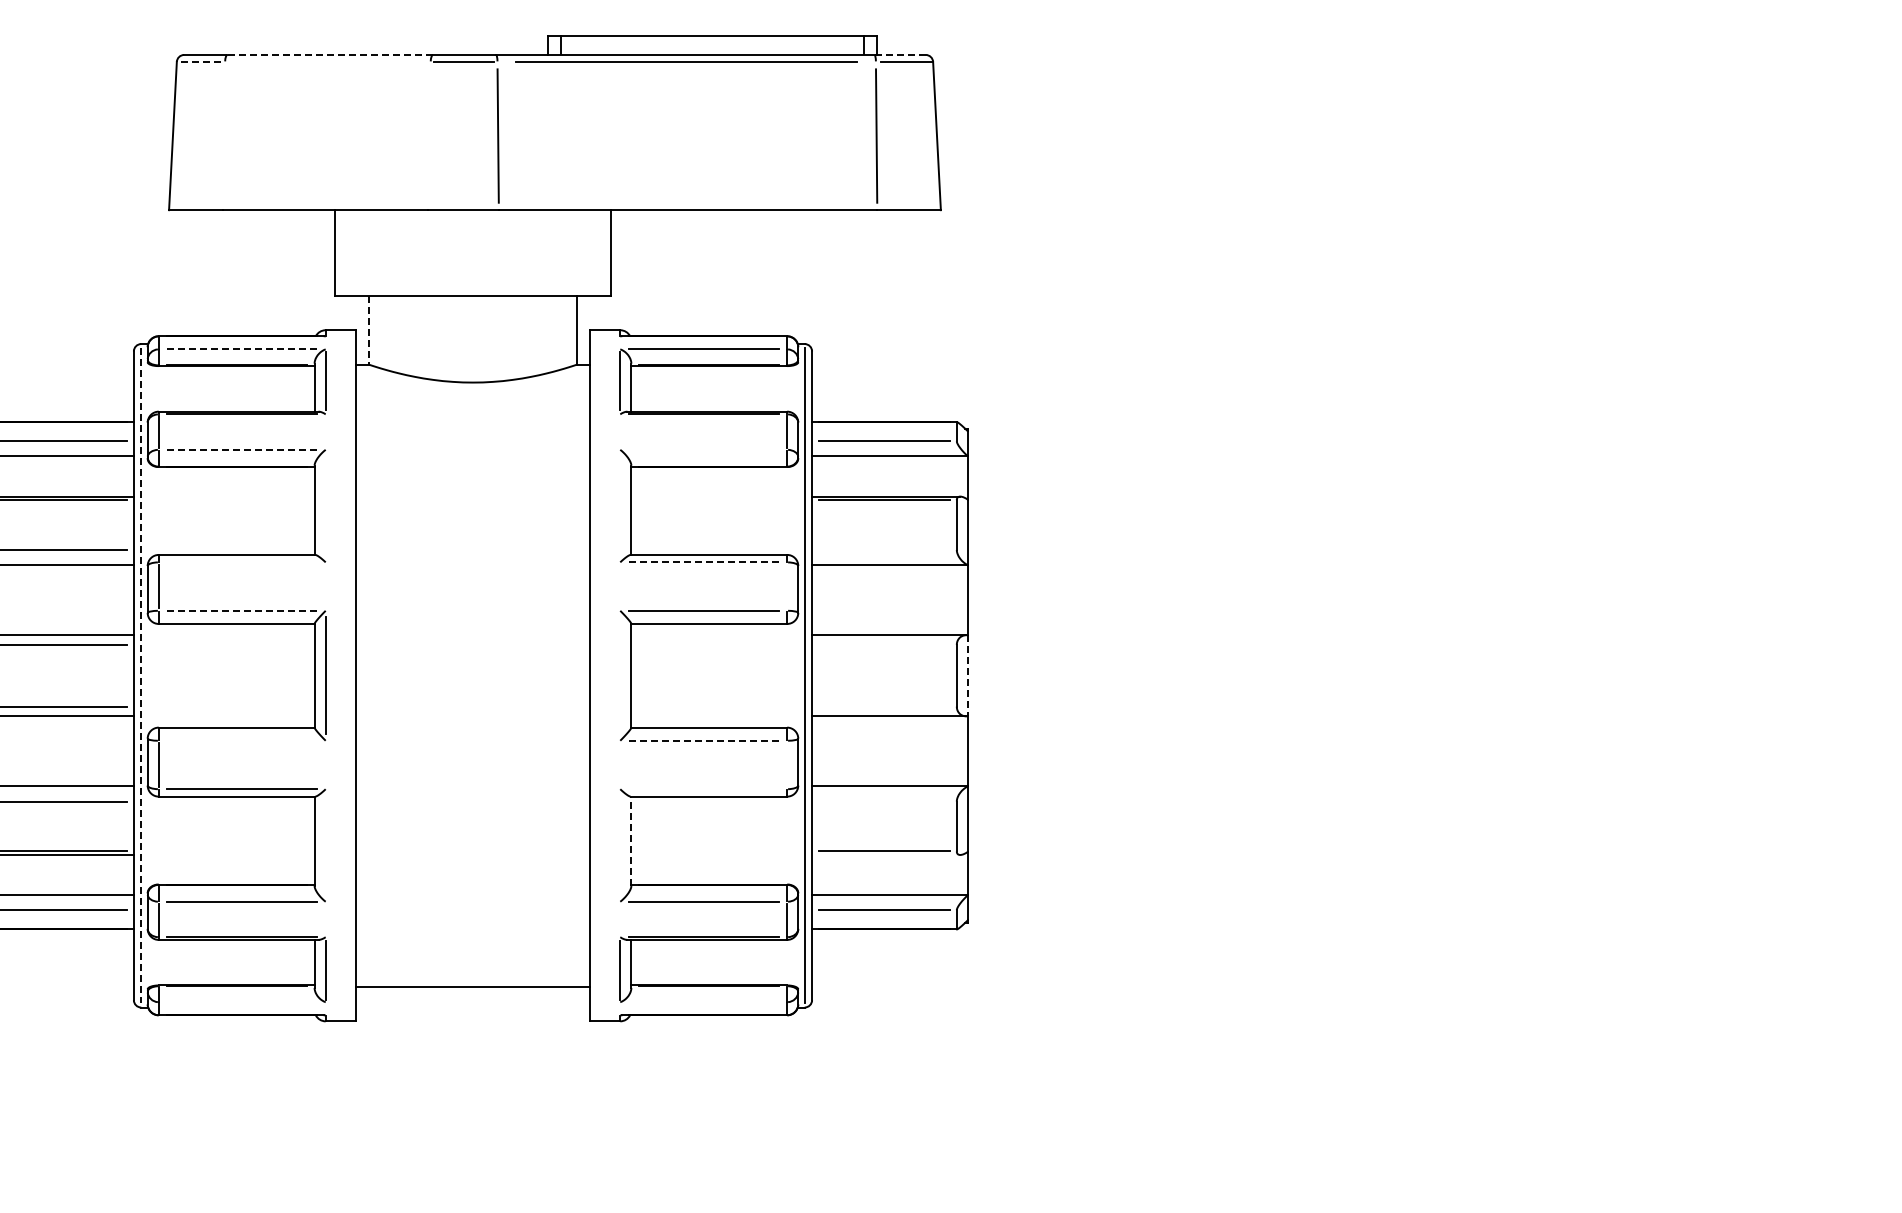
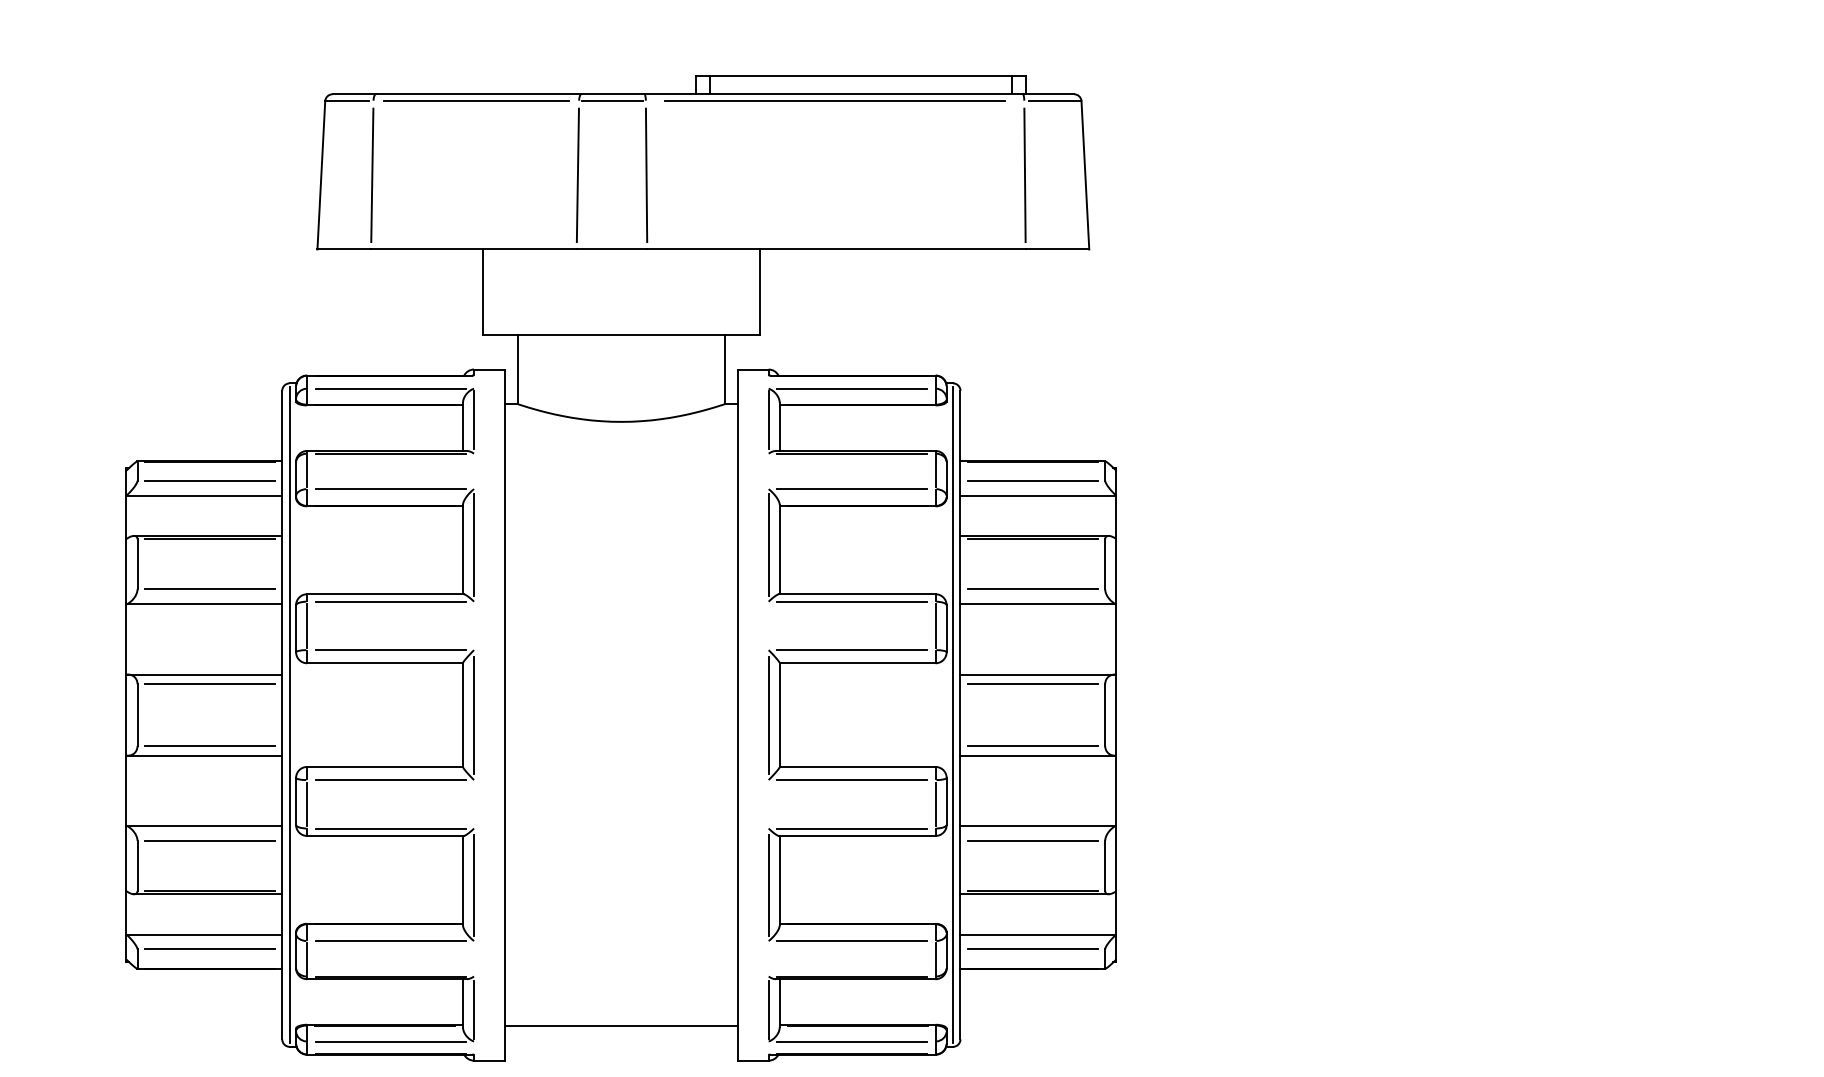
line: (330, 54) -> (478, 93), dashed -> solid
line: (900, 54) -> (1048, 93), dashed -> solid
line: (198, 61) -> (346, 100), dashed -> solid
line: (327, 61) -> (475, 100), added
line: (223, 135) -> (371, 174), added
line: (429, 135) -> (577, 174), added
line: (369, 330) -> (517, 369), dashed -> solid
line: (241, 349) -> (389, 388), dashed -> solid
line: (241, 449) -> (389, 488), dashed -> solid
line: (703, 449) -> (851, 488), added
line: (325, 505) -> (473, 544), added
line: (620, 505) -> (768, 544), added
line: (884, 549) -> (1032, 588), added
line: (242, 562) -> (390, 601), added
line: (704, 562) -> (852, 601), dashed -> solid
line: (787, 586) -> (935, 625), added
line: (241, 610) -> (389, 649), dashed -> solid
line: (884, 644) -> (1032, 683), added
line: (141, 675) -> (289, 714), dashed -> solid
line: (620, 675) -> (768, 714), added
line: (967, 676) -> (1115, 715), dashed -> solid
line: (884, 706) -> (1032, 745), added
line: (242, 740) -> (390, 779), added
line: (704, 740) -> (852, 779), dashed -> solid
line: (787, 764) -> (935, 803), added
line: (703, 789) -> (851, 828), added
line: (884, 801) -> (1032, 840), added
line: (631, 841) -> (779, 880), dashed -> solid
line: (325, 845) -> (473, 884), added
line: (620, 845) -> (768, 884), added
line: (886, 854) -> (1034, 893), added
line: (242, 1002) -> (390, 1041), added
line: (703, 1002) -> (851, 1041), added

